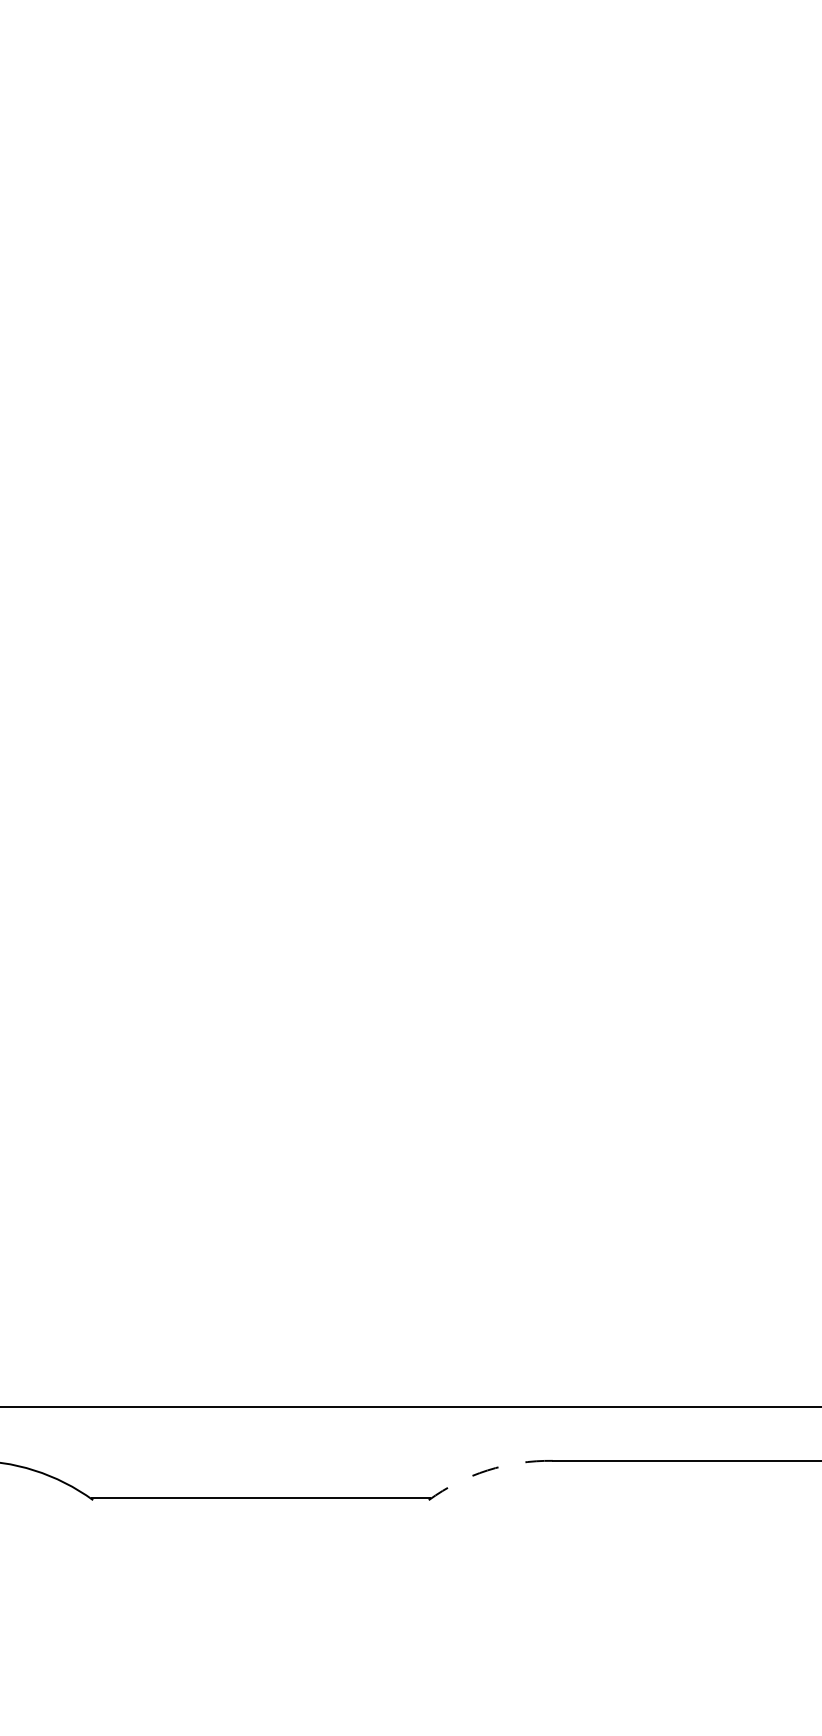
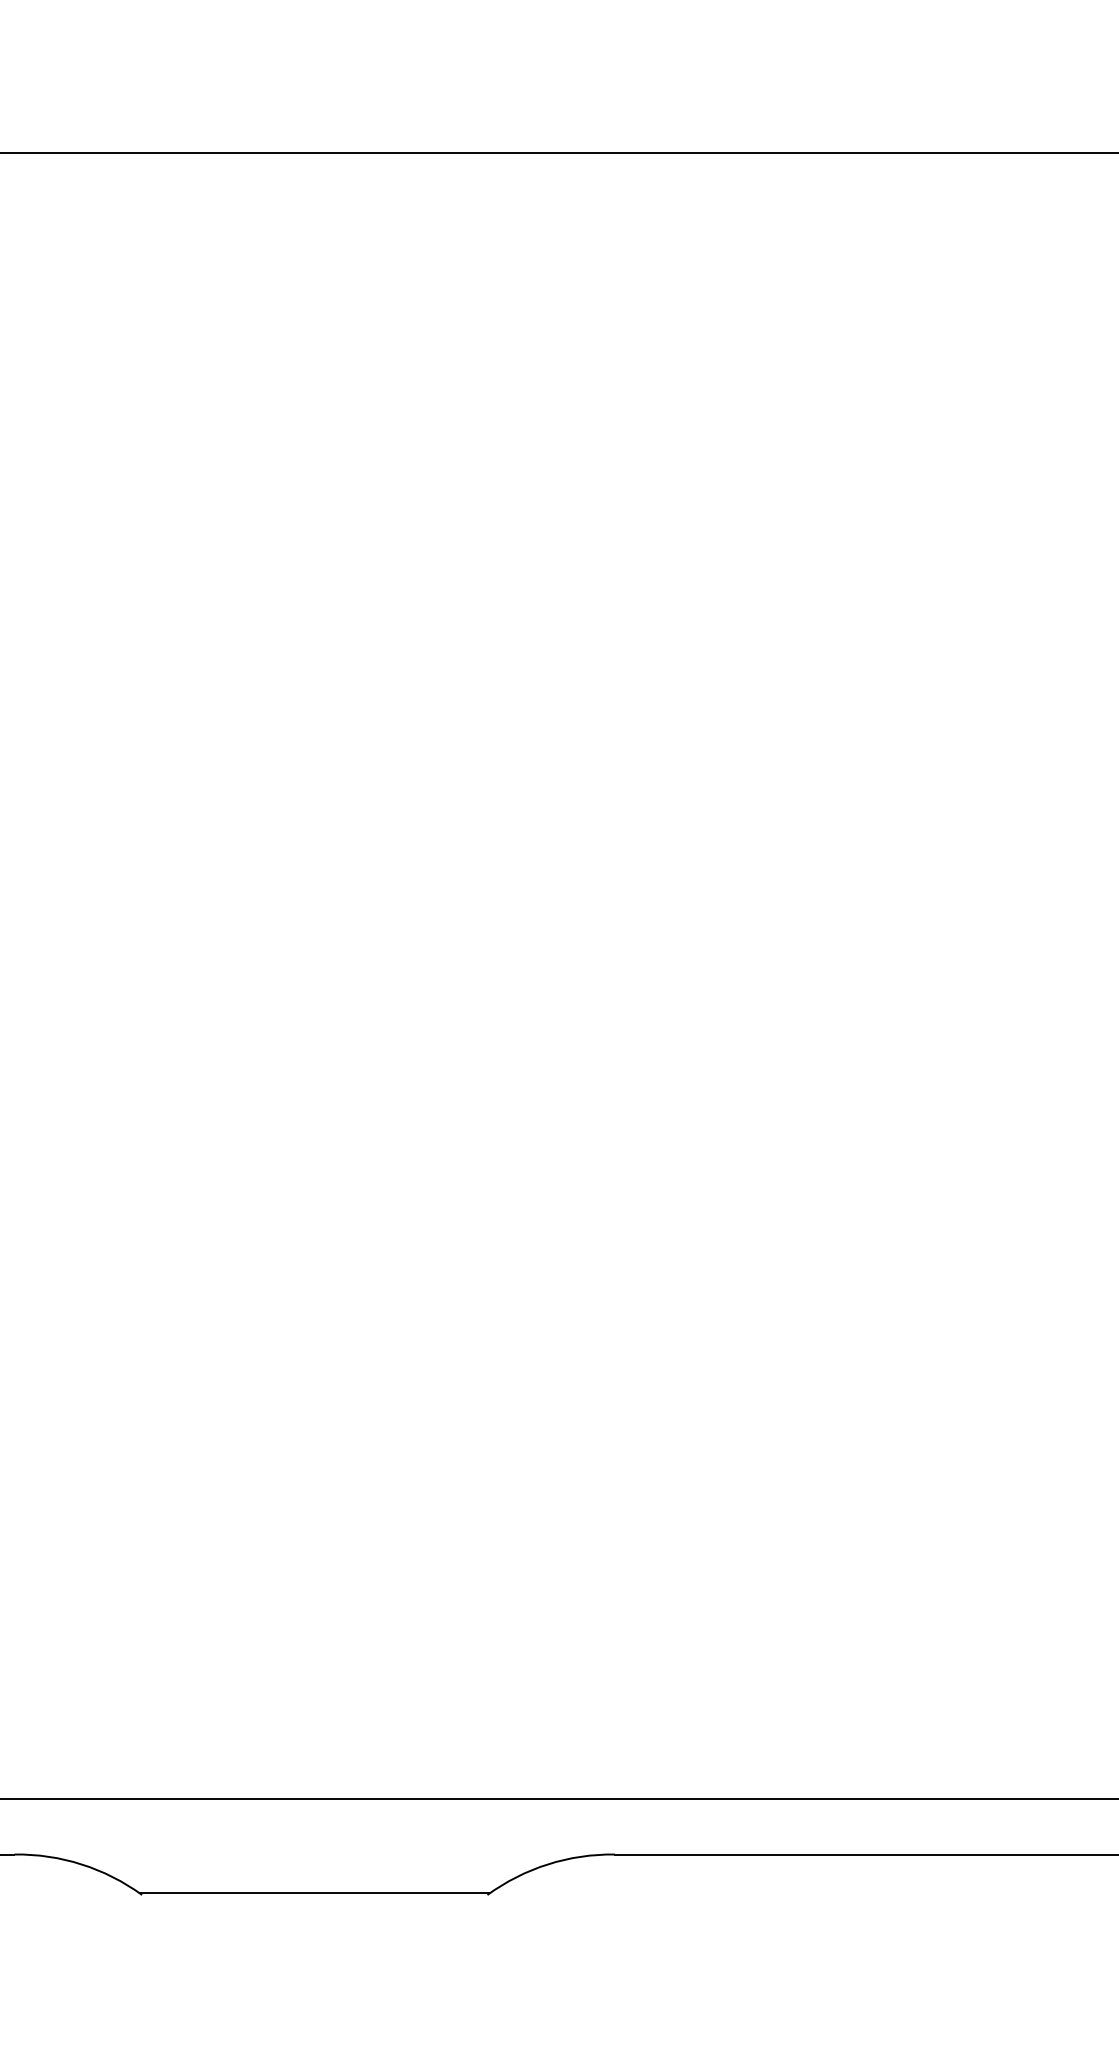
arc: (487, 1470) -> (547, 1864), dashed -> solid

